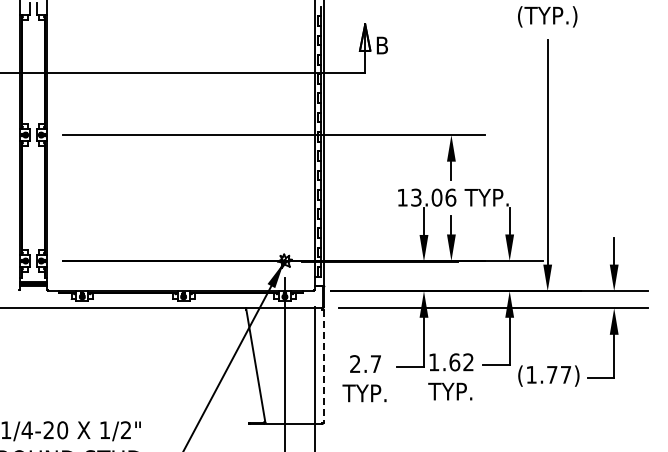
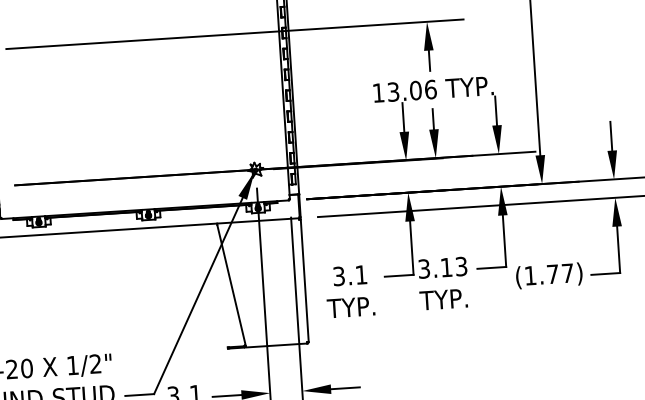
text: (451, 362) -> (443, 267), 1.62 -> 3.13
text: (365, 364) -> (350, 276), 2.7 -> 3.1
line: (323, 366) -> (304, 281), dashed -> solid

